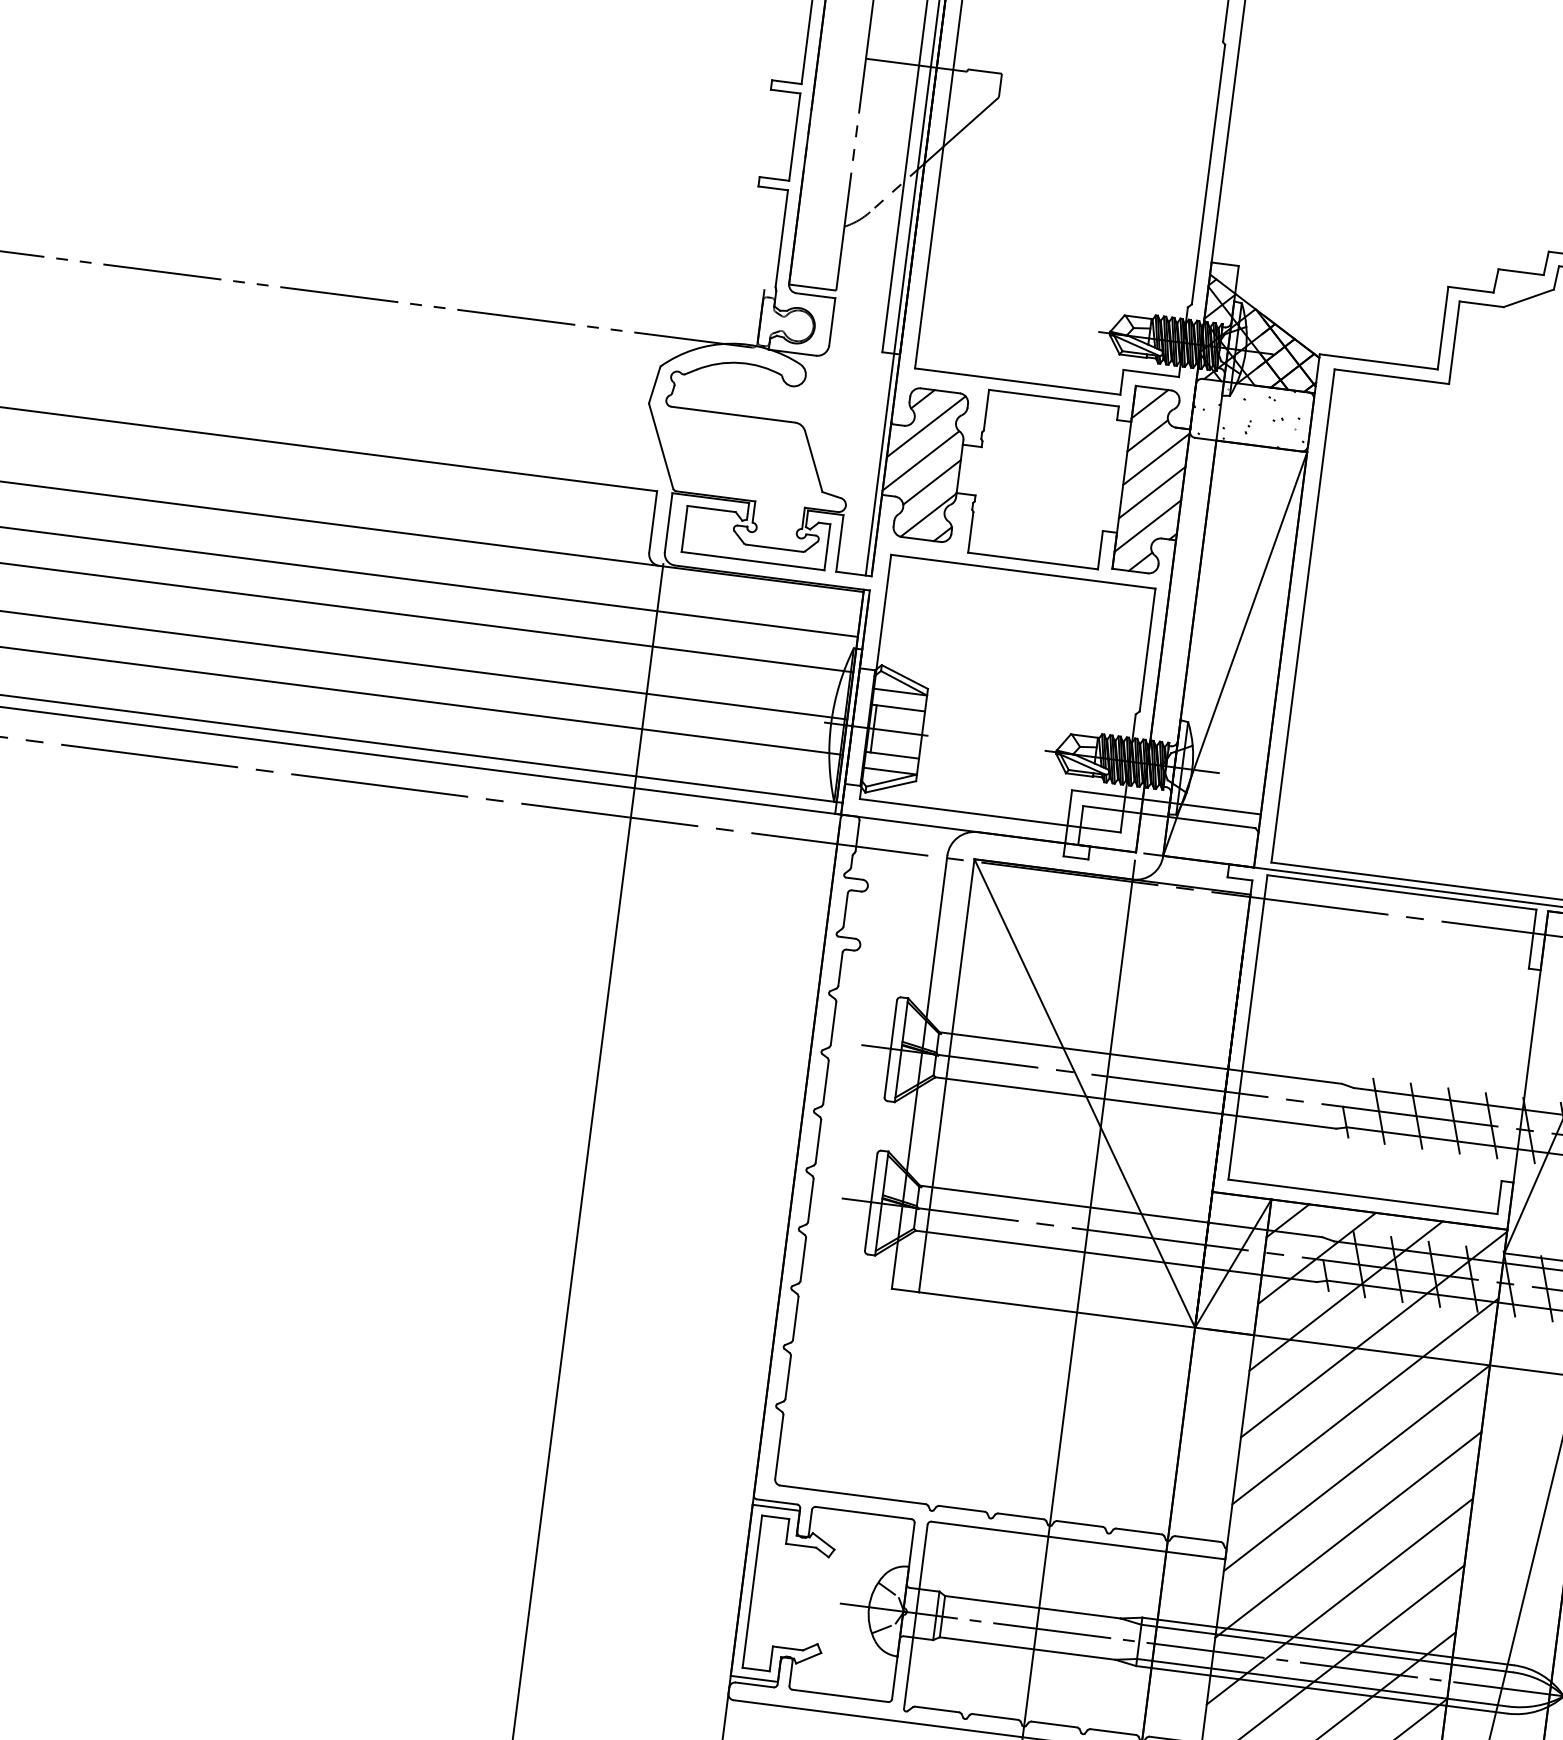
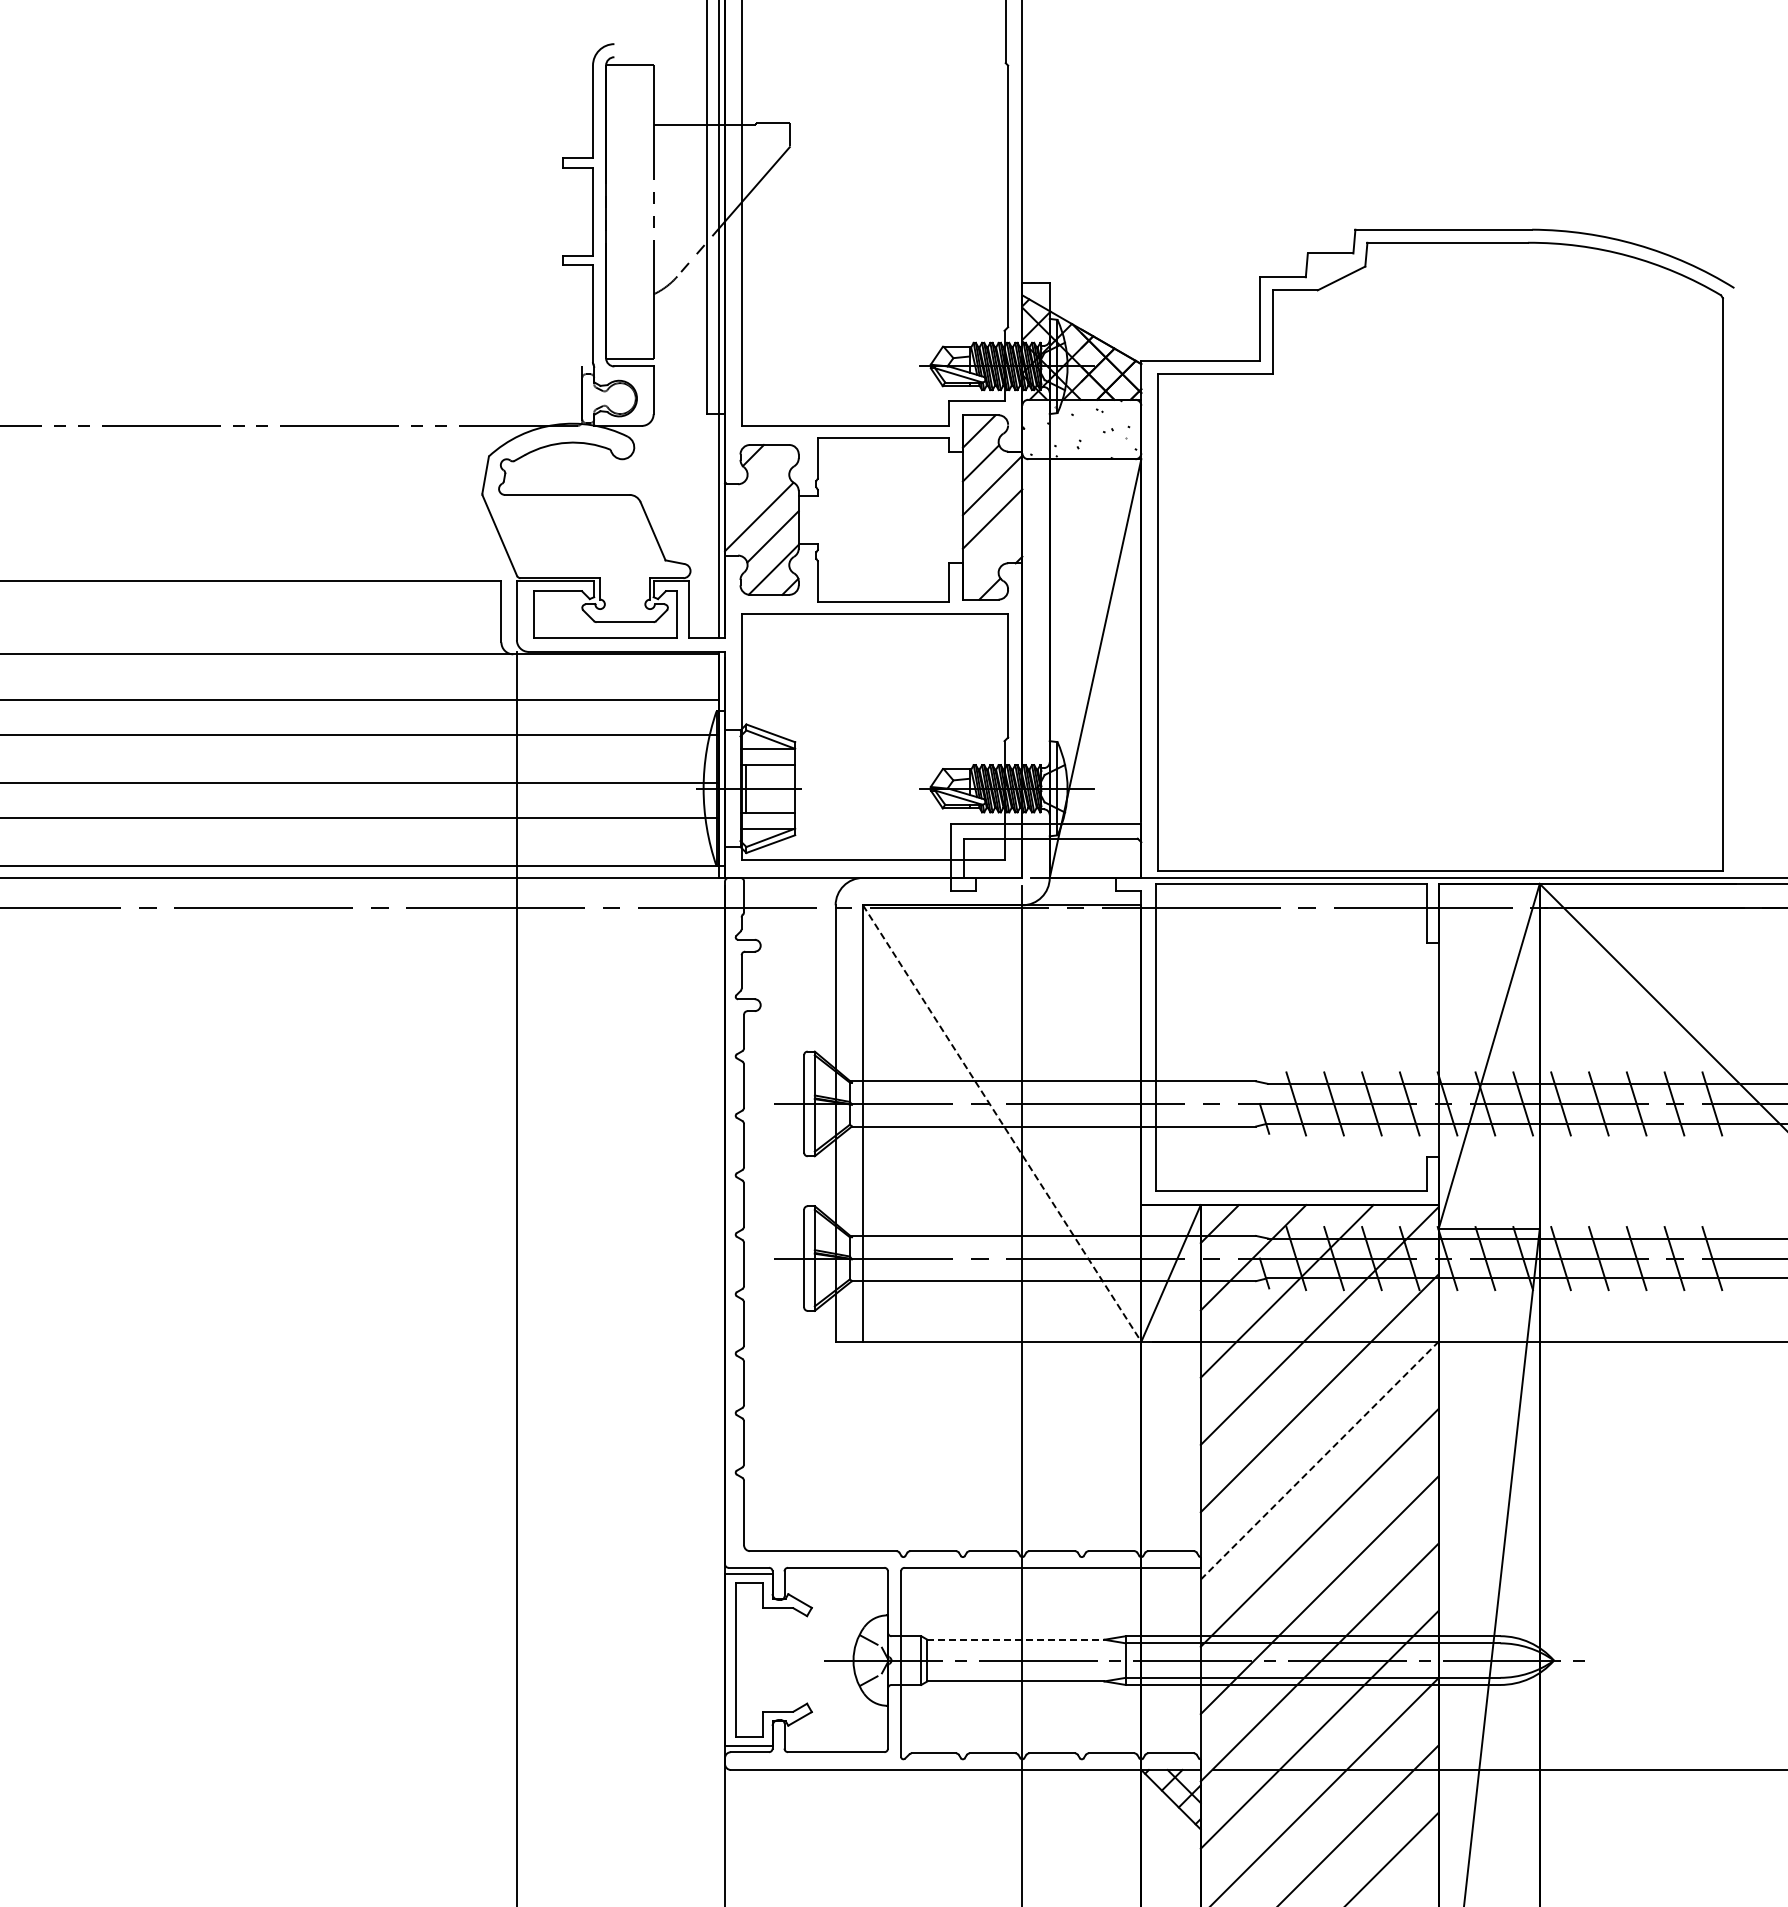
line: (926, 426) -> (760, 482), removed
line: (1147, 525) -> (992, 552), removed
line: (1085, 1093) -> (1002, 1123), solid -> dashed
line: (1357, 1468) -> (1320, 1460), solid -> dashed
line: (1033, 1607) -> (1016, 1639), solid -> dashed

